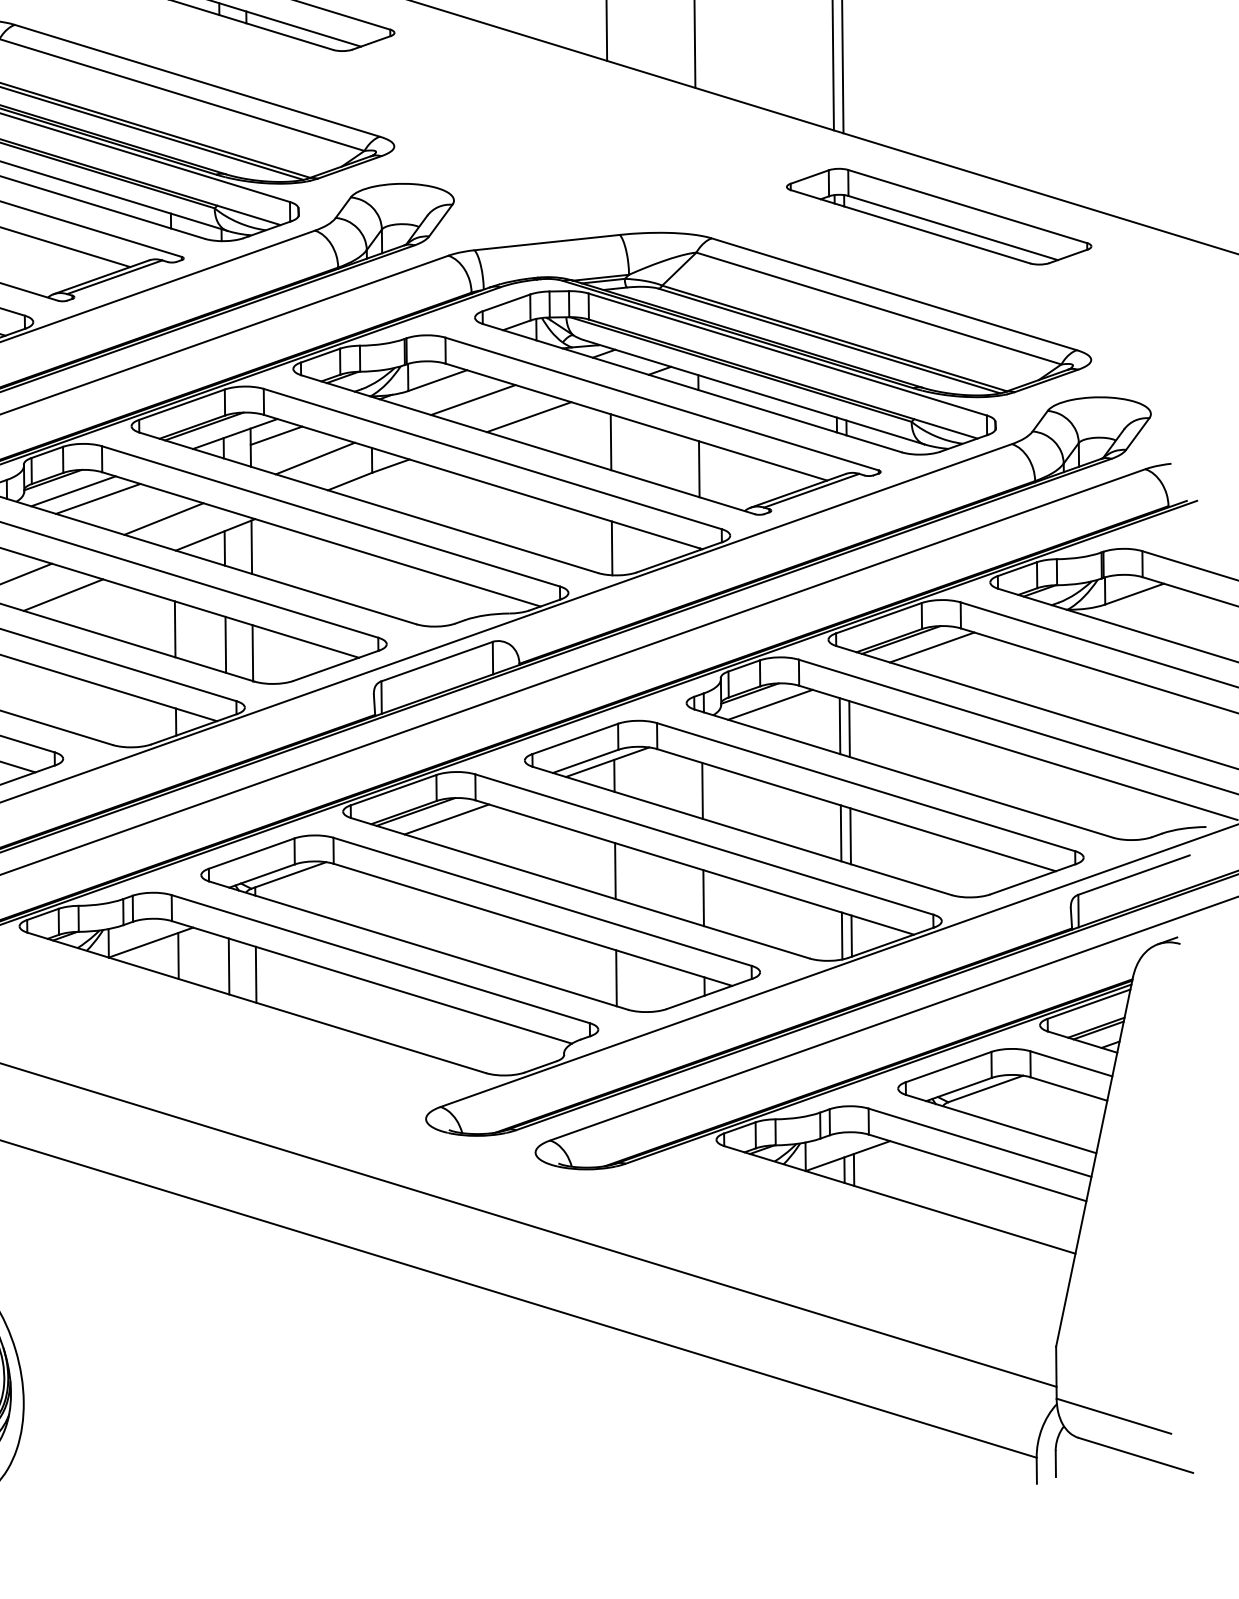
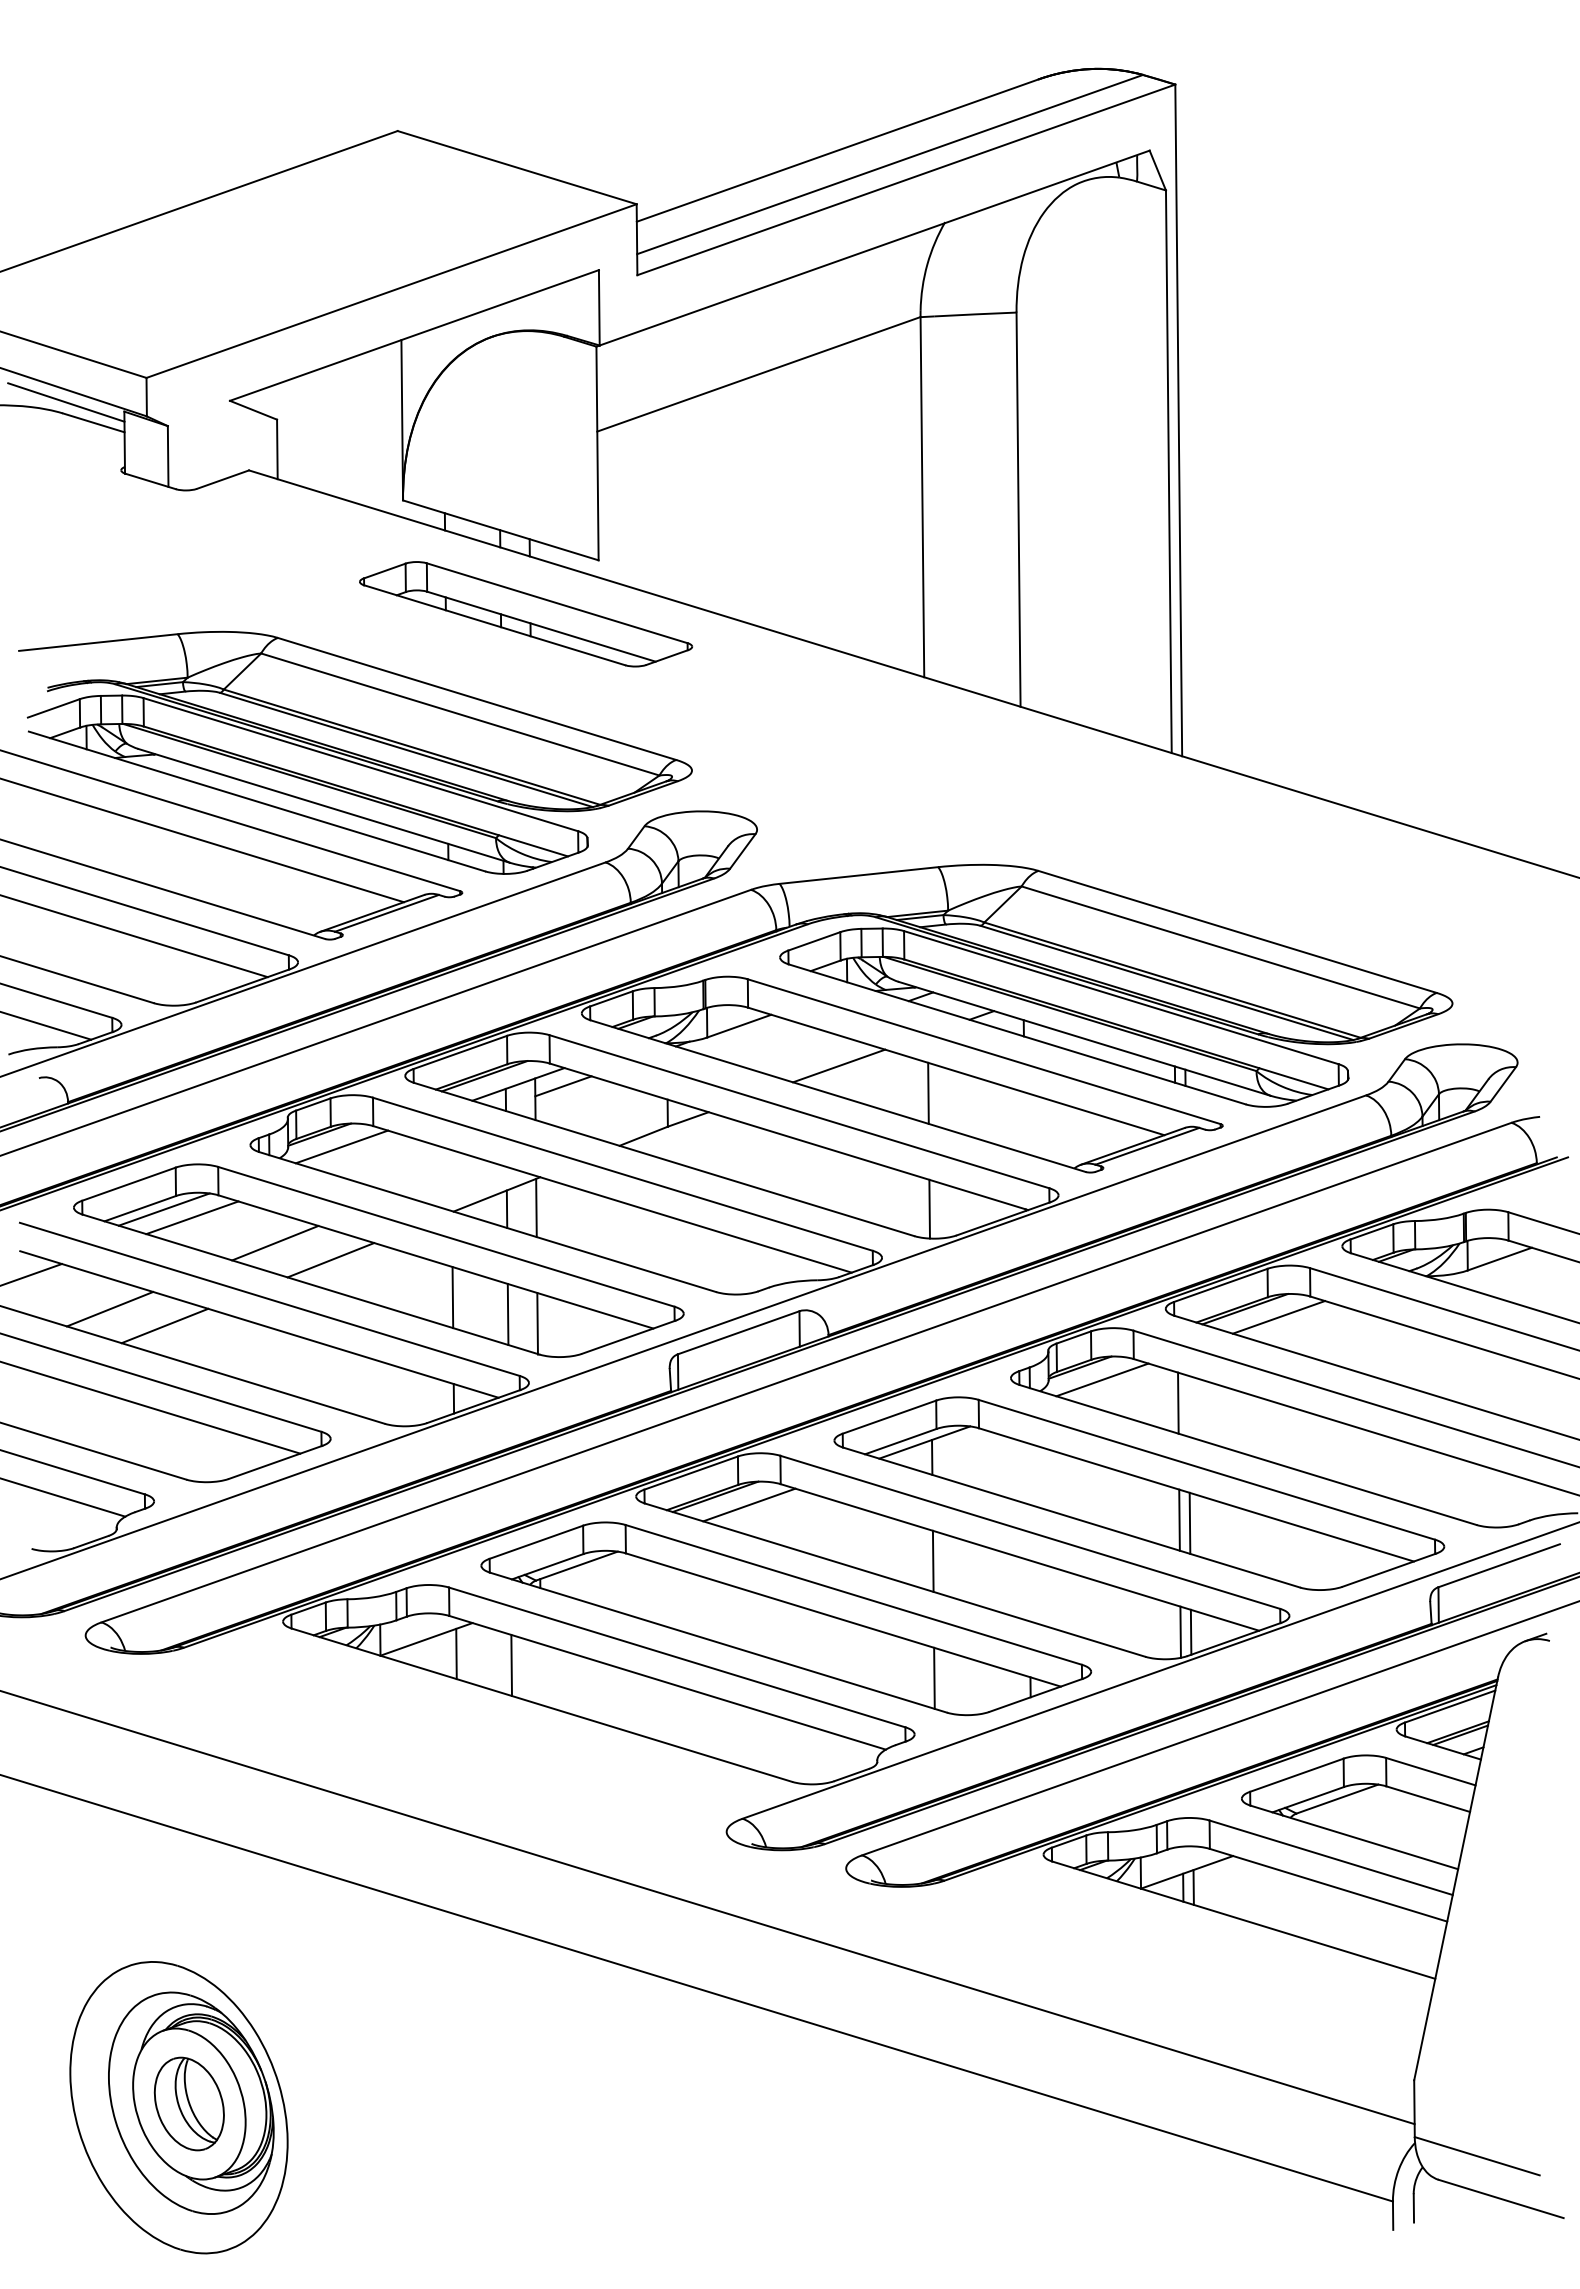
part: (939, 216) -> (1286, 847), removed
line: (473, 400) -> (778, 1047), removed
line: (315, 457) -> (605, 1110), removed
line: (699, 468) -> (1024, 1122), removed
line: (97, 498) -> (368, 1154), removed
line: (163, 518) -> (440, 1176), removed
line: (849, 728) -> (1188, 1405), removed
line: (702, 790) -> (1028, 1473), removed
line: (703, 897) -> (1029, 1590), removed
line: (255, 974) -> (540, 1674), removed

